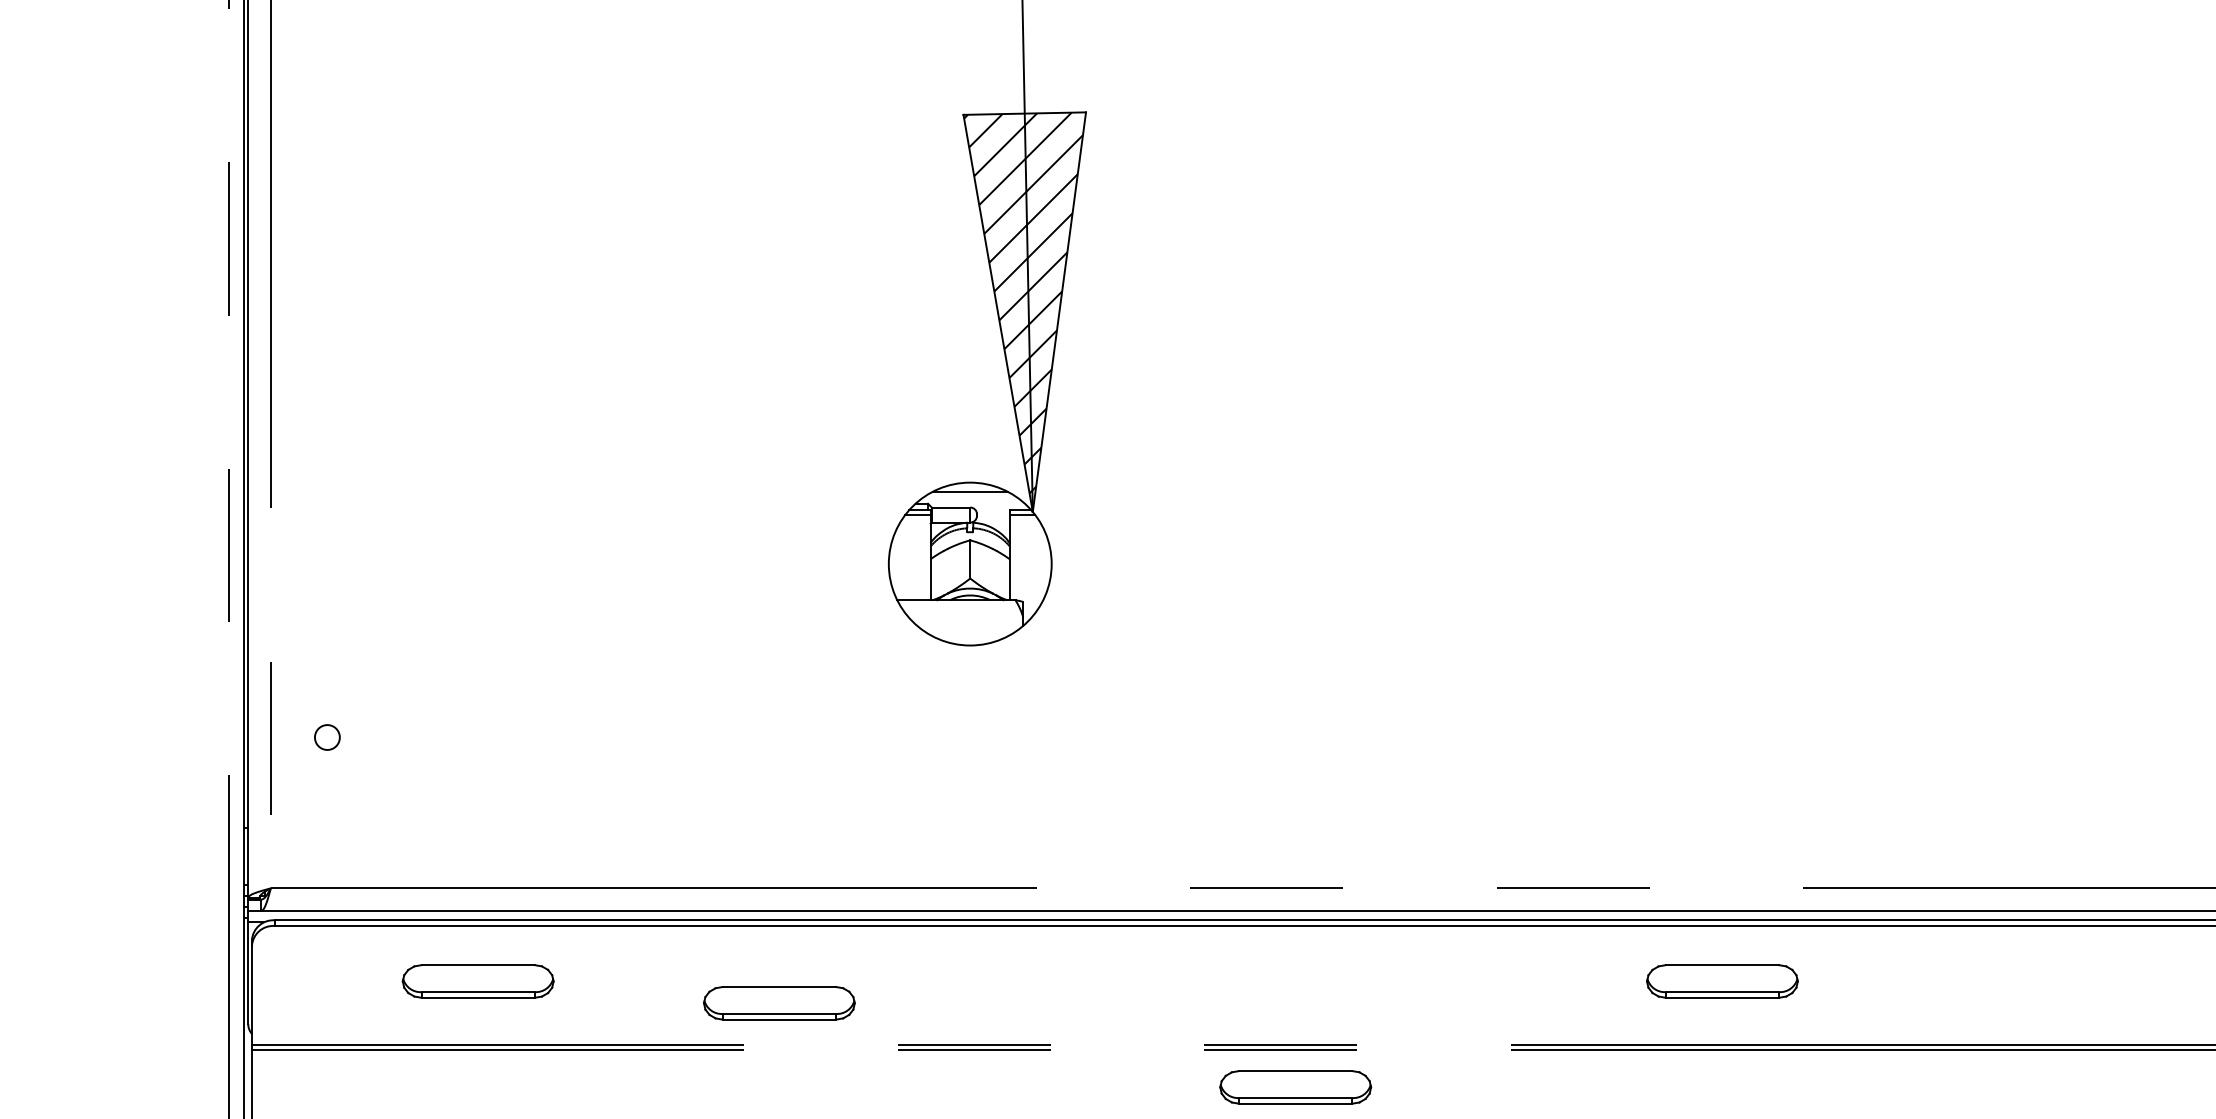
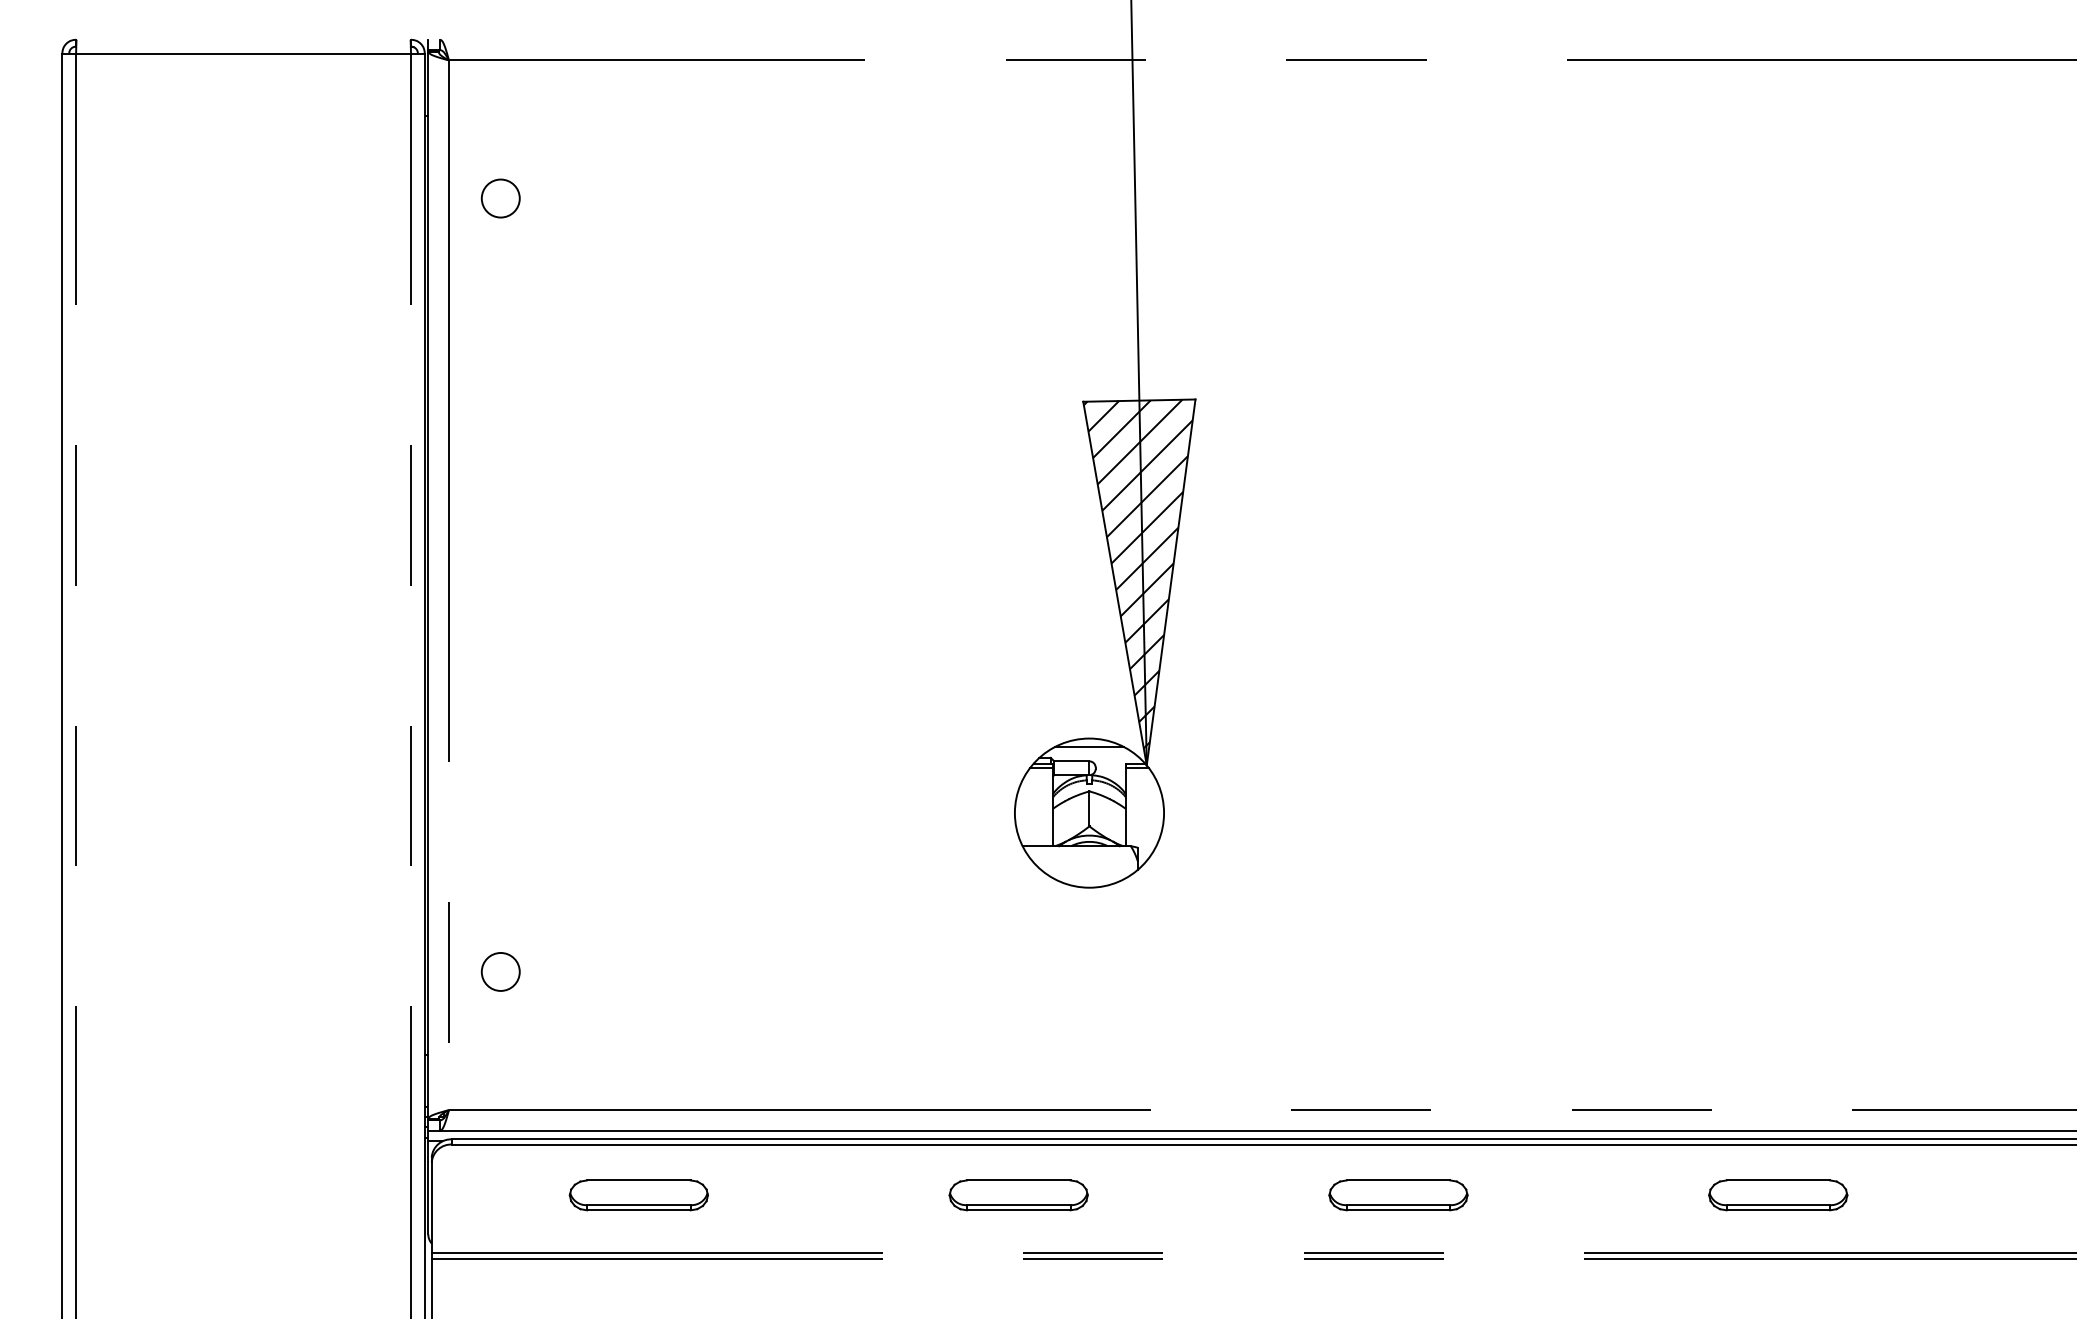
circle: (327, 737) -> (500, 971), size x1.67
part: (779, 1003) -> (1018, 1195), moved
part: (1295, 1087) -> (1398, 1195), moved

